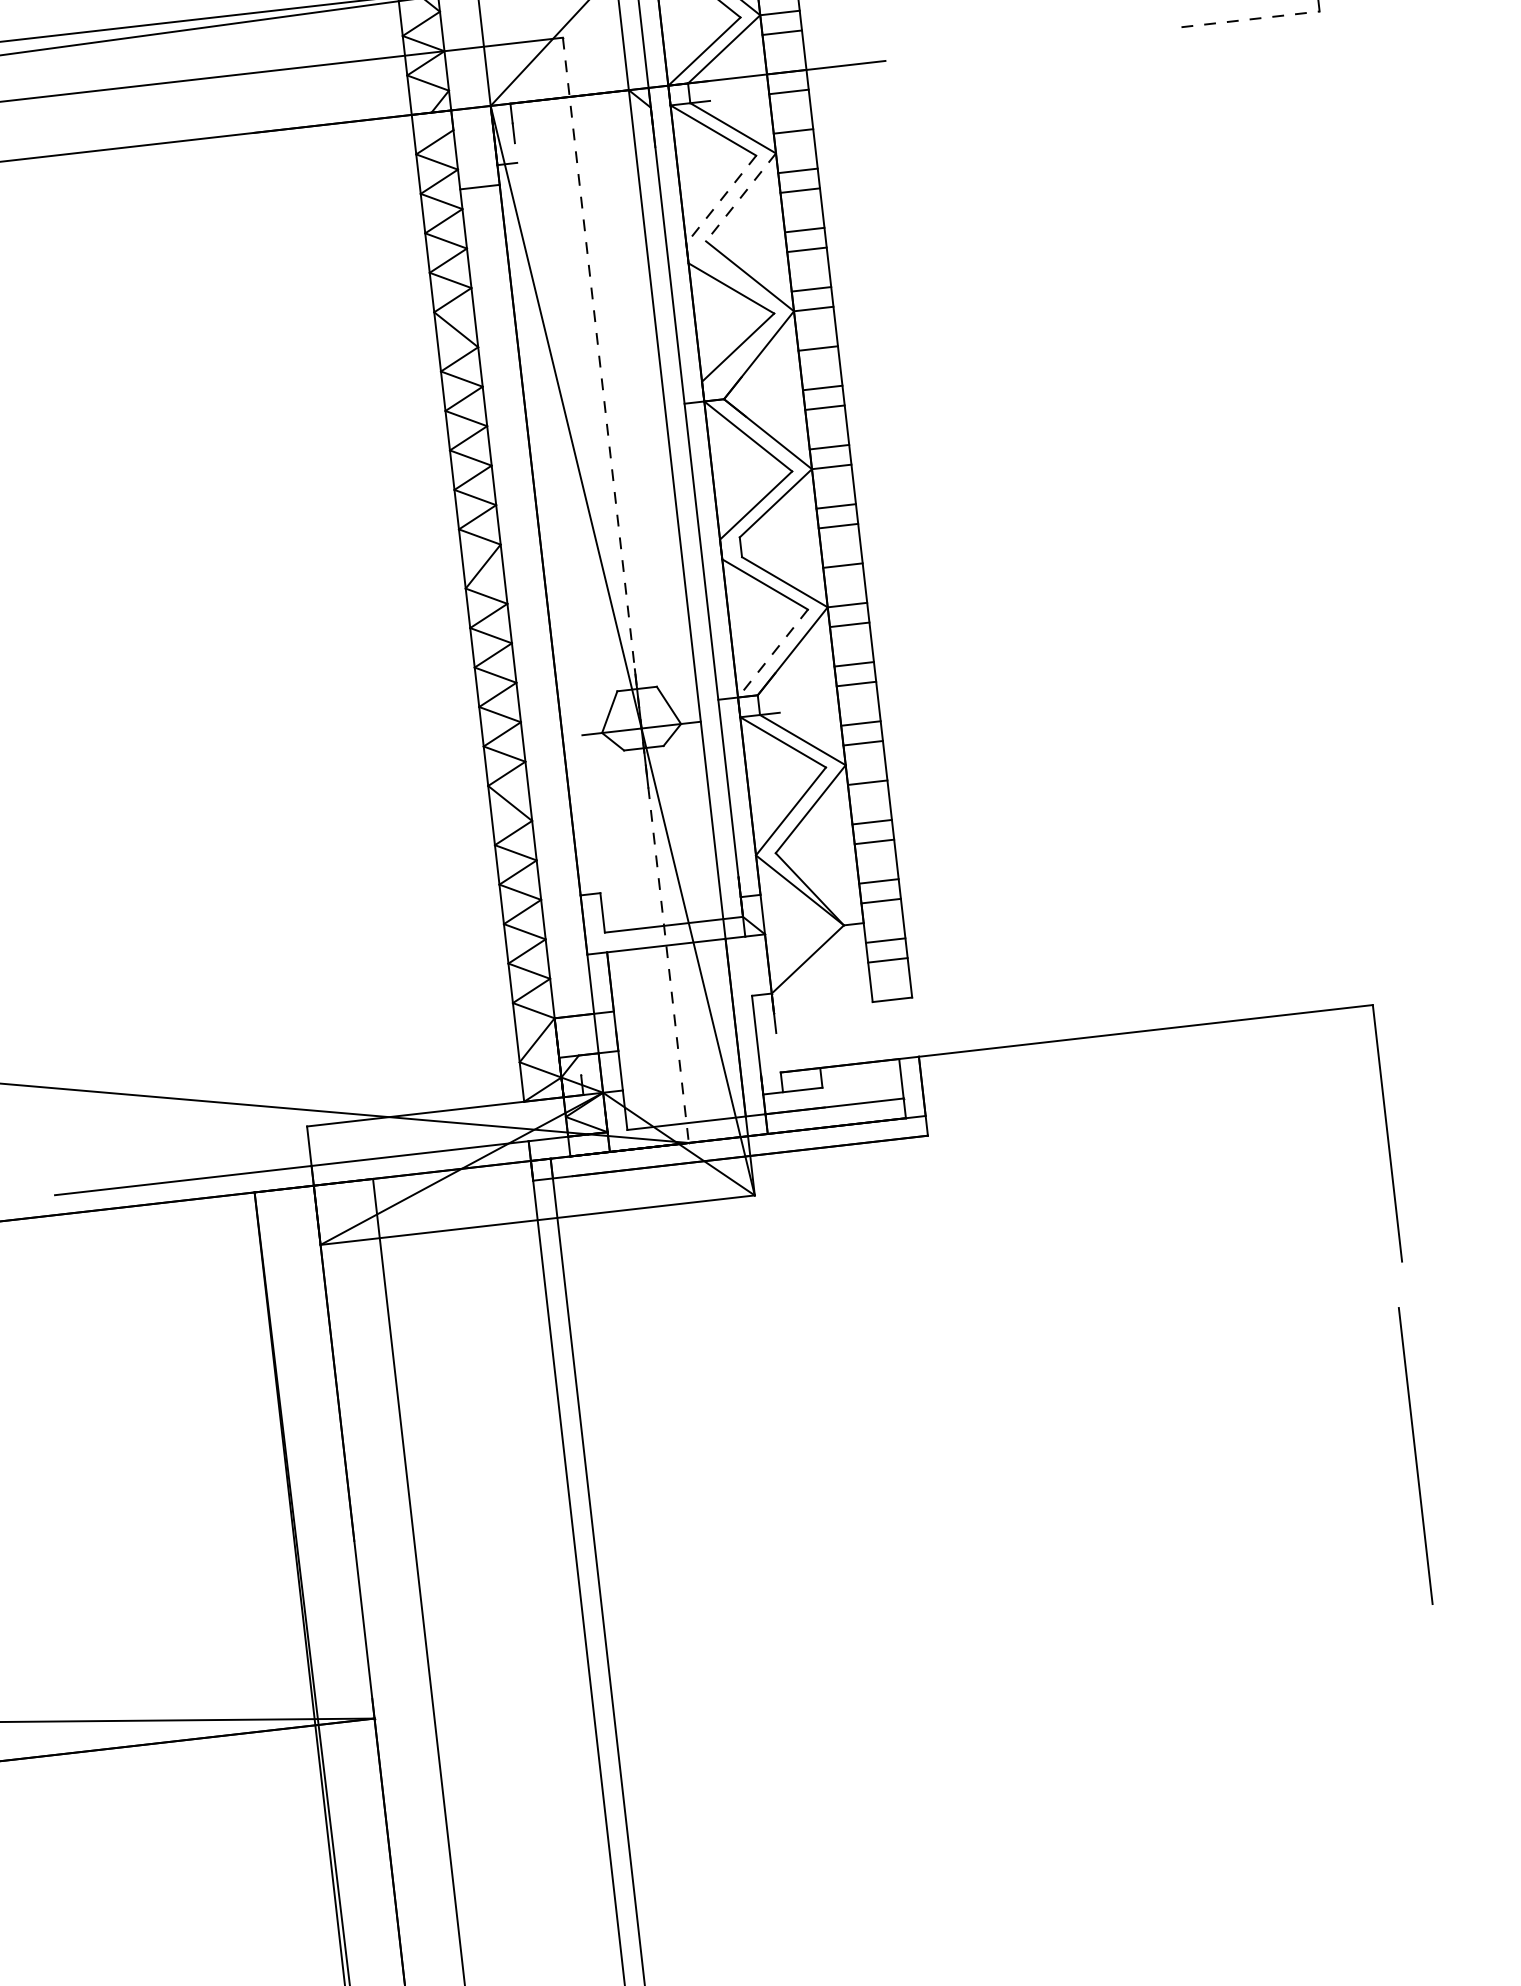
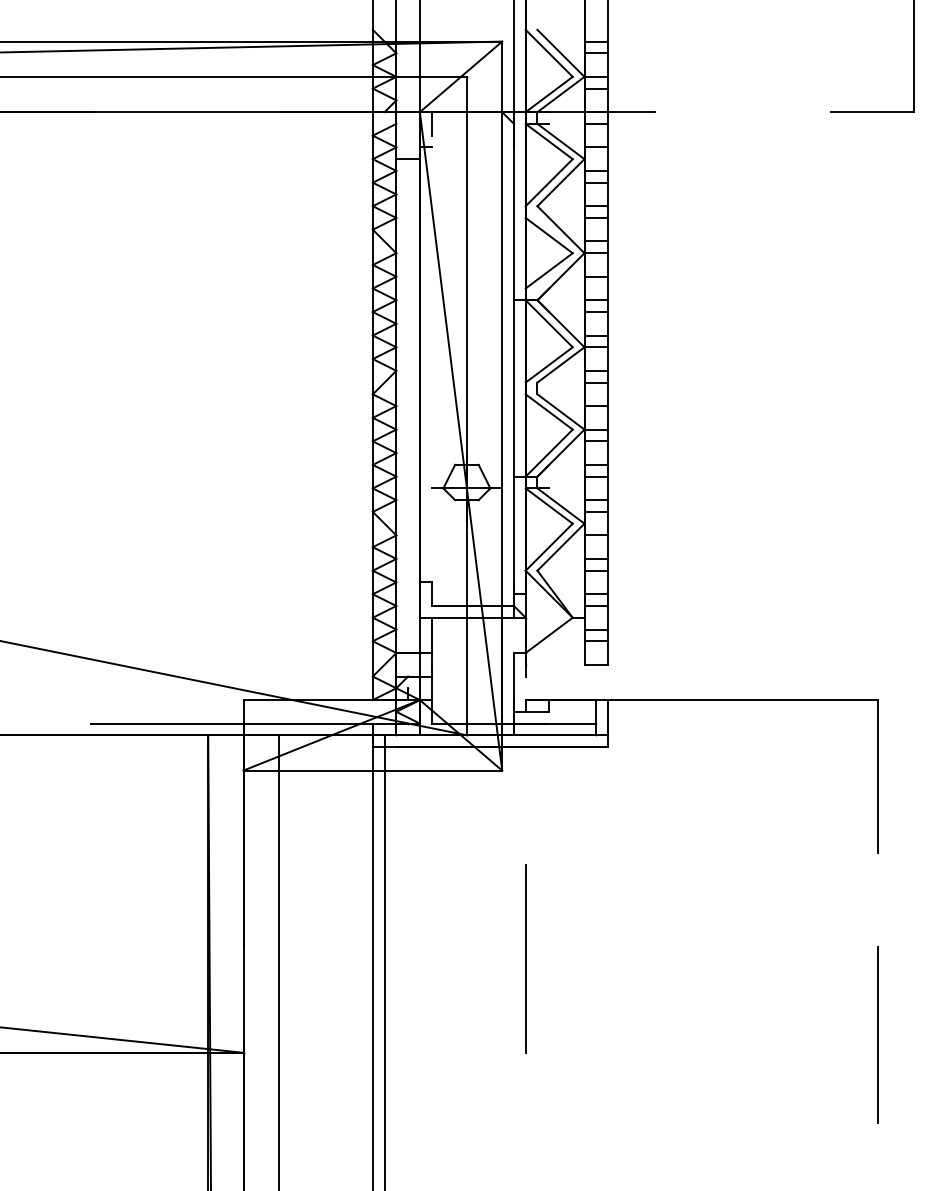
line: (1252, 19) -> (873, 112), dashed -> solid
line: (740, 198) -> (560, 183), dashed -> solid
line: (720, 201) -> (548, 183), dashed -> solid
line: (625, 591) -> (466, 406), dashed -> solid
line: (771, 654) -> (548, 453), dashed -> solid
line: (1414, 1455) -> (877, 1034), moved
line: (829, 1506) -> (525, 958), added

